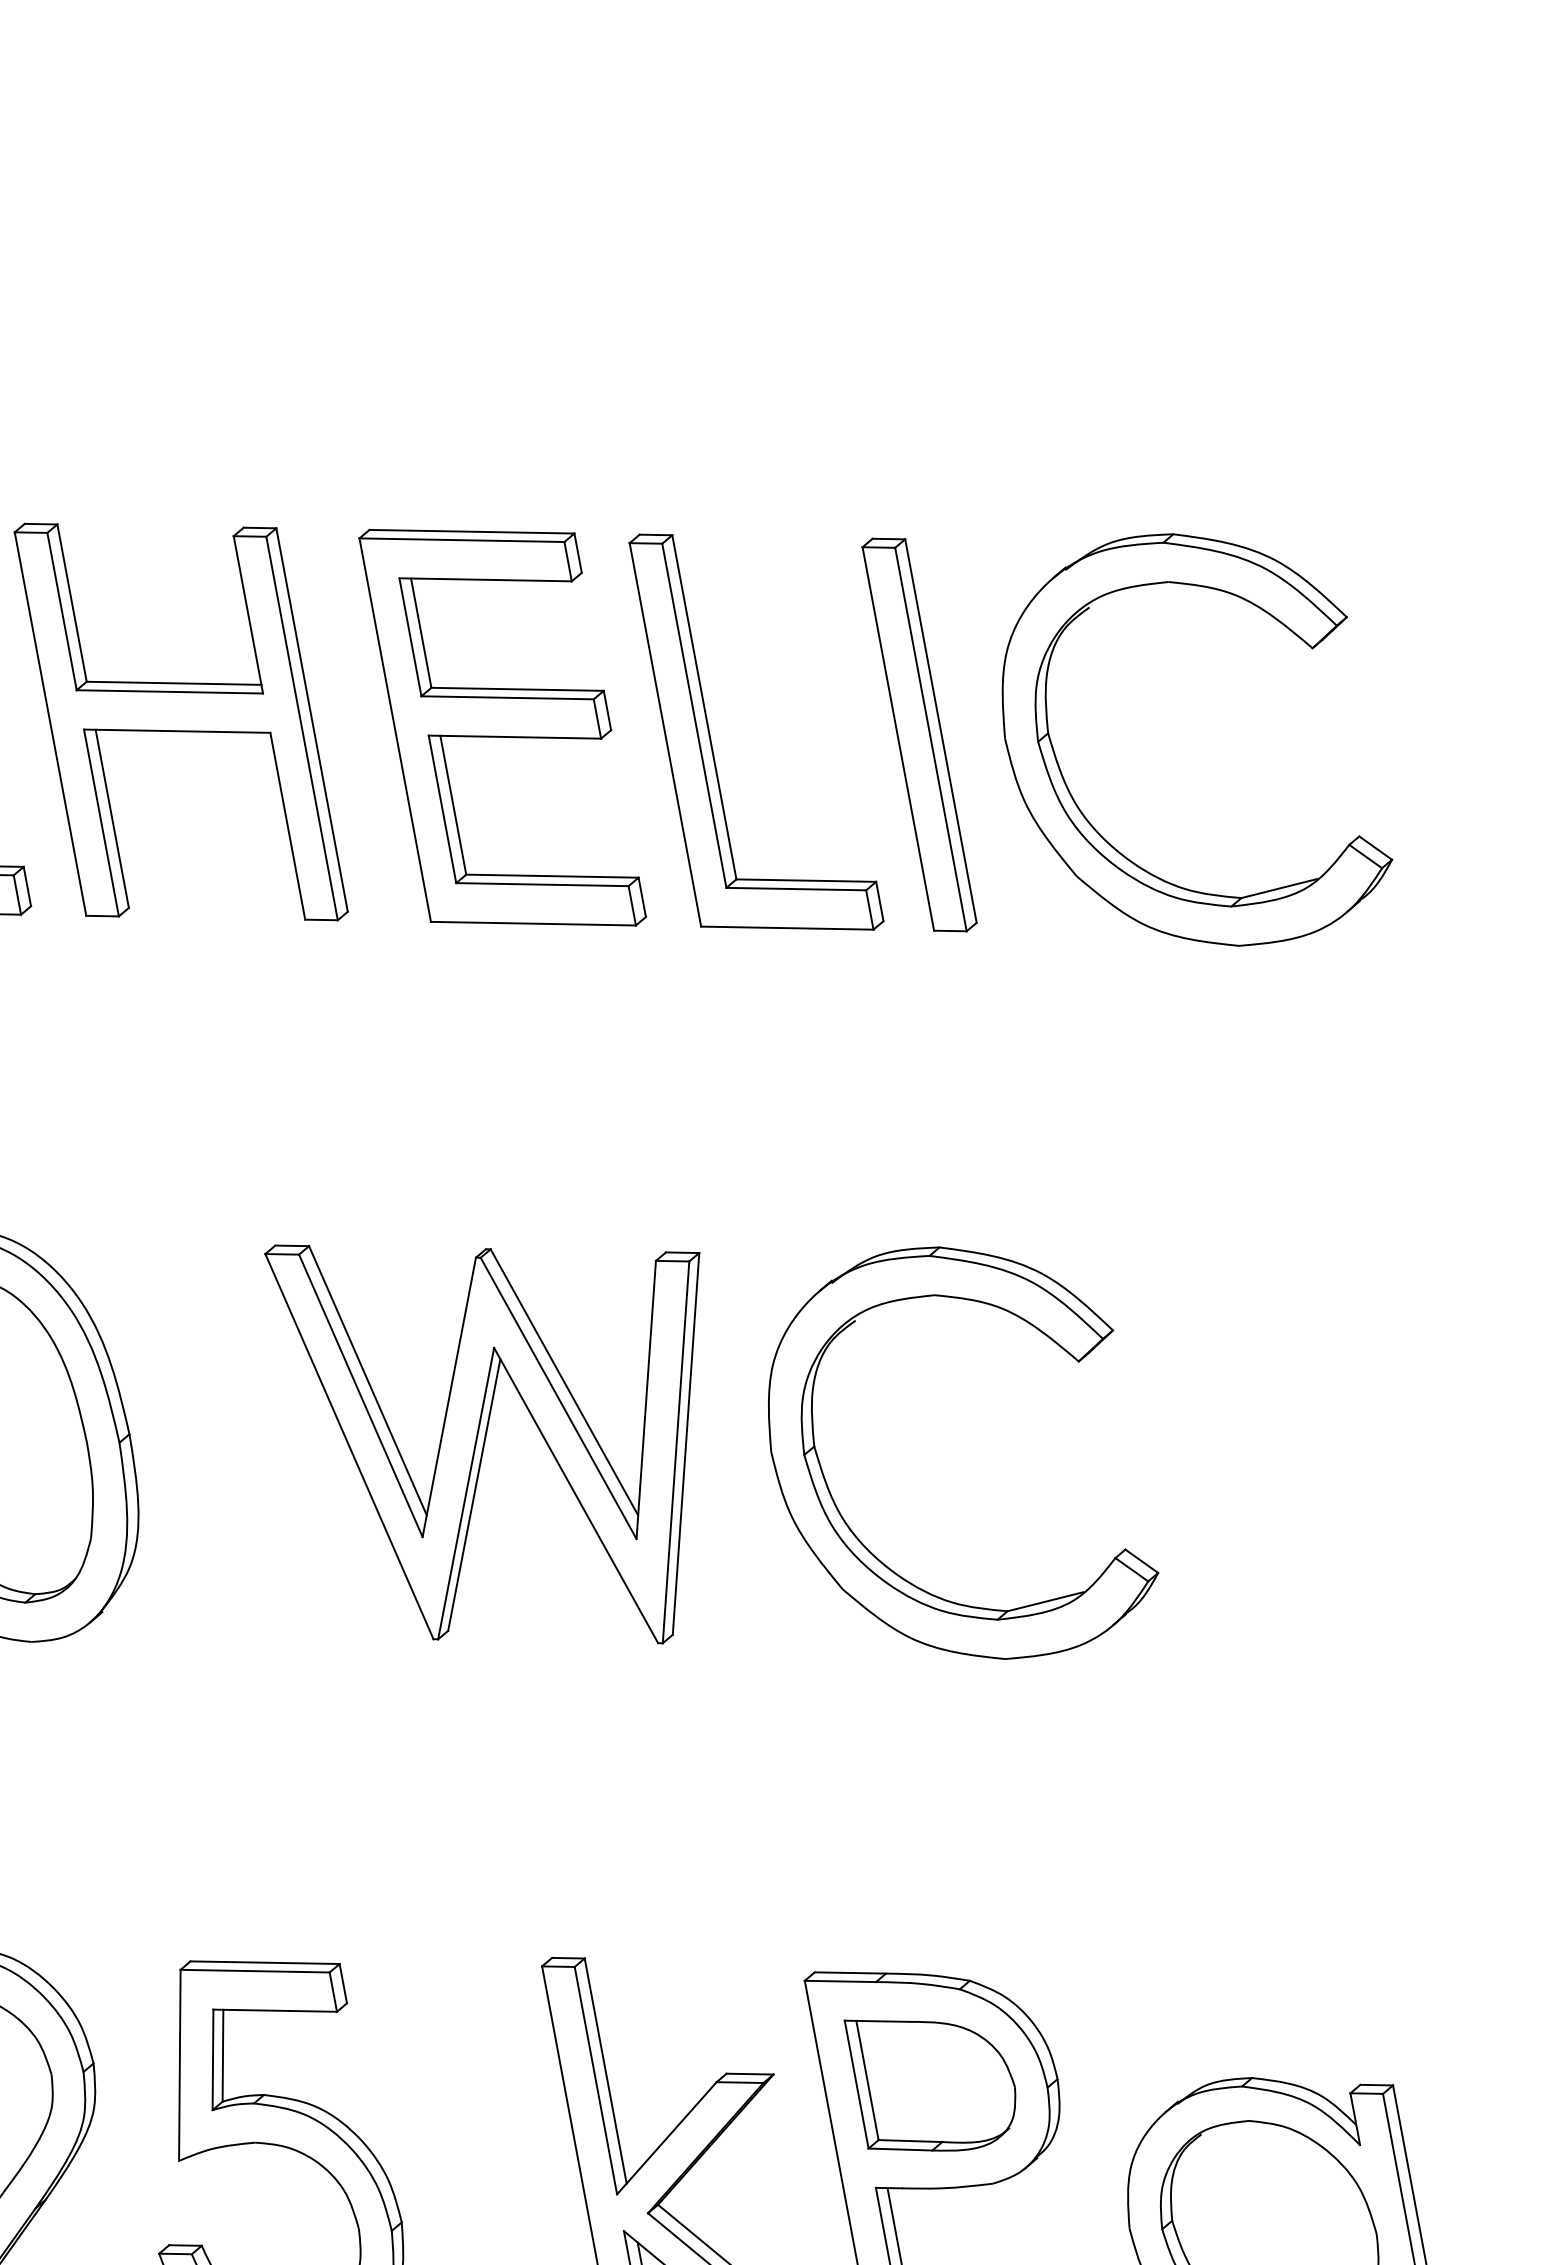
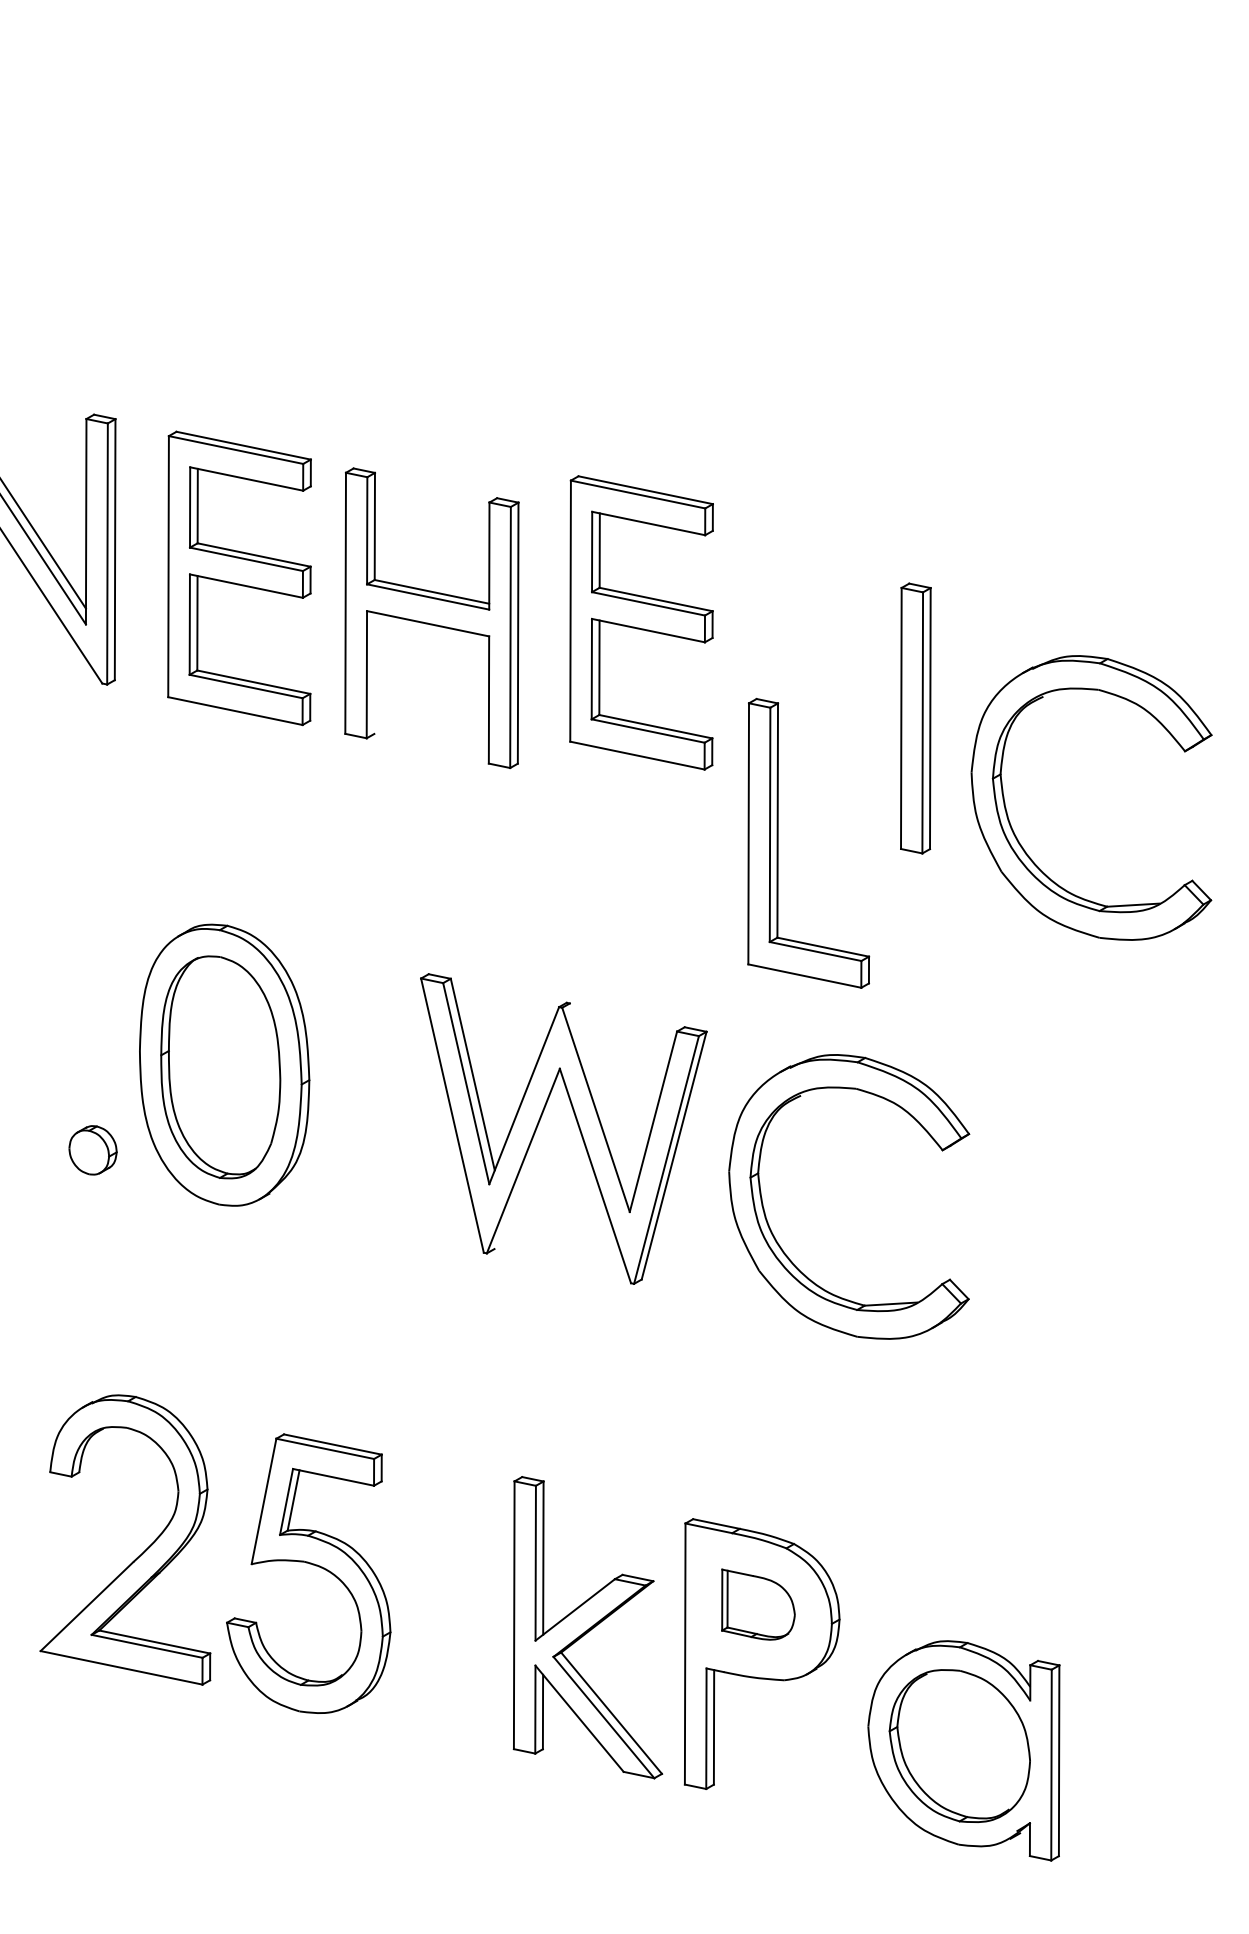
part: (502, 727) -> (641, 622), moved
part: (711, 739) -> (778, 842), moved
line: (112, 817) -> (374, 672), removed
part: (1090, 821) -> (1017, 837), moved
line: (563, 1381) -> (601, 1099), removed
line: (474, 1494) -> (528, 1162), removed
part: (934, 2079) -> (758, 1604), size x0.7

